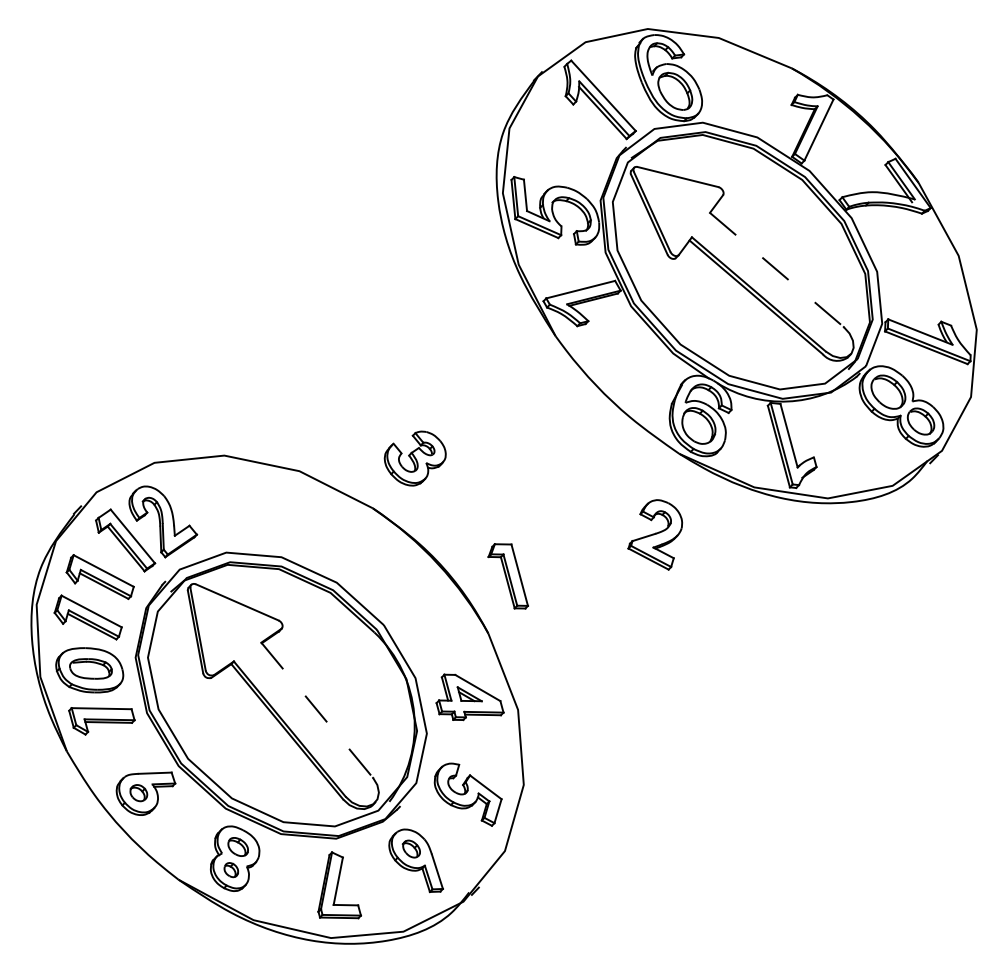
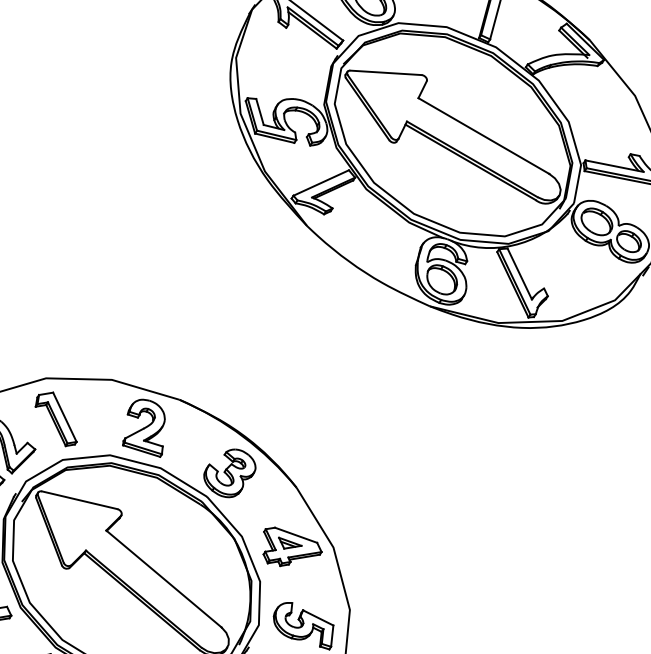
line: (776, 269) -> (483, 135), dashed -> solid
part: (414, 458) -> (229, 473), moved
part: (655, 534) -> (143, 429), moved
part: (507, 576) -> (54, 420), moved
line: (317, 710) -> (164, 579), dashed -> solid

